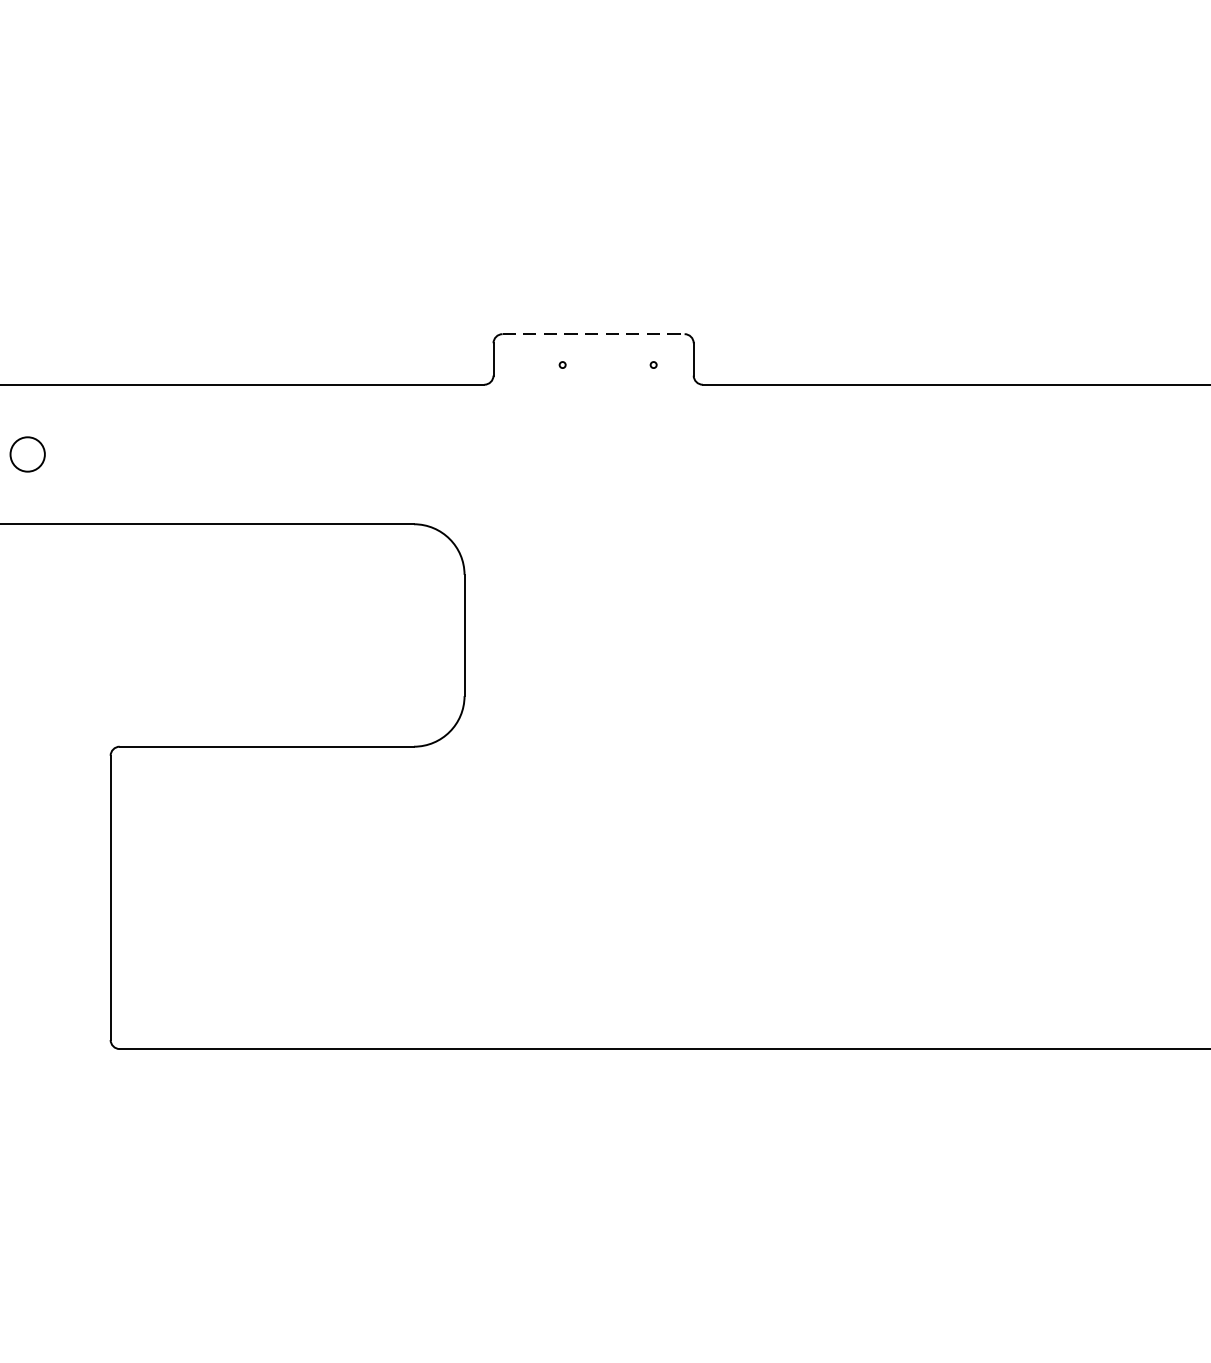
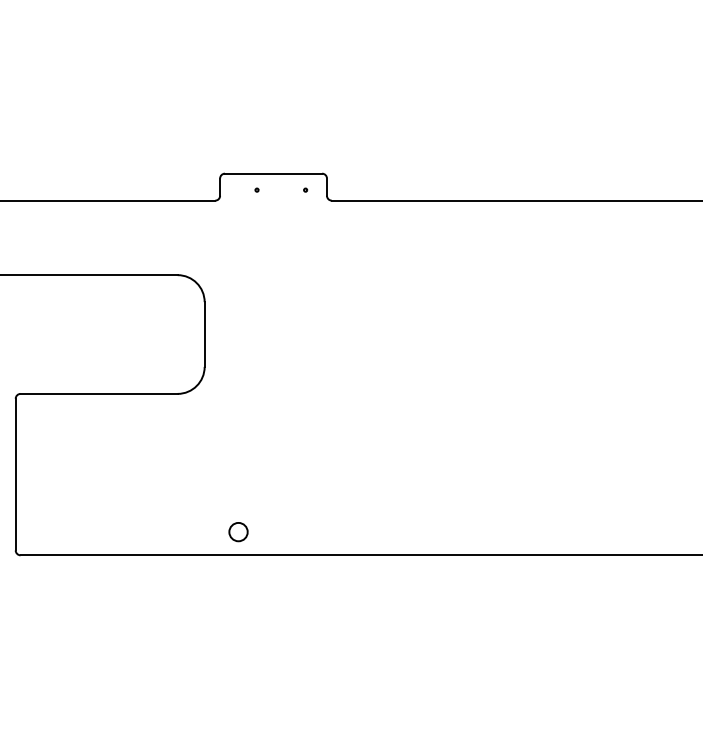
line: (593, 333) -> (273, 173), dashed -> solid
circle: (527, 1006) -> (238, 532), added

